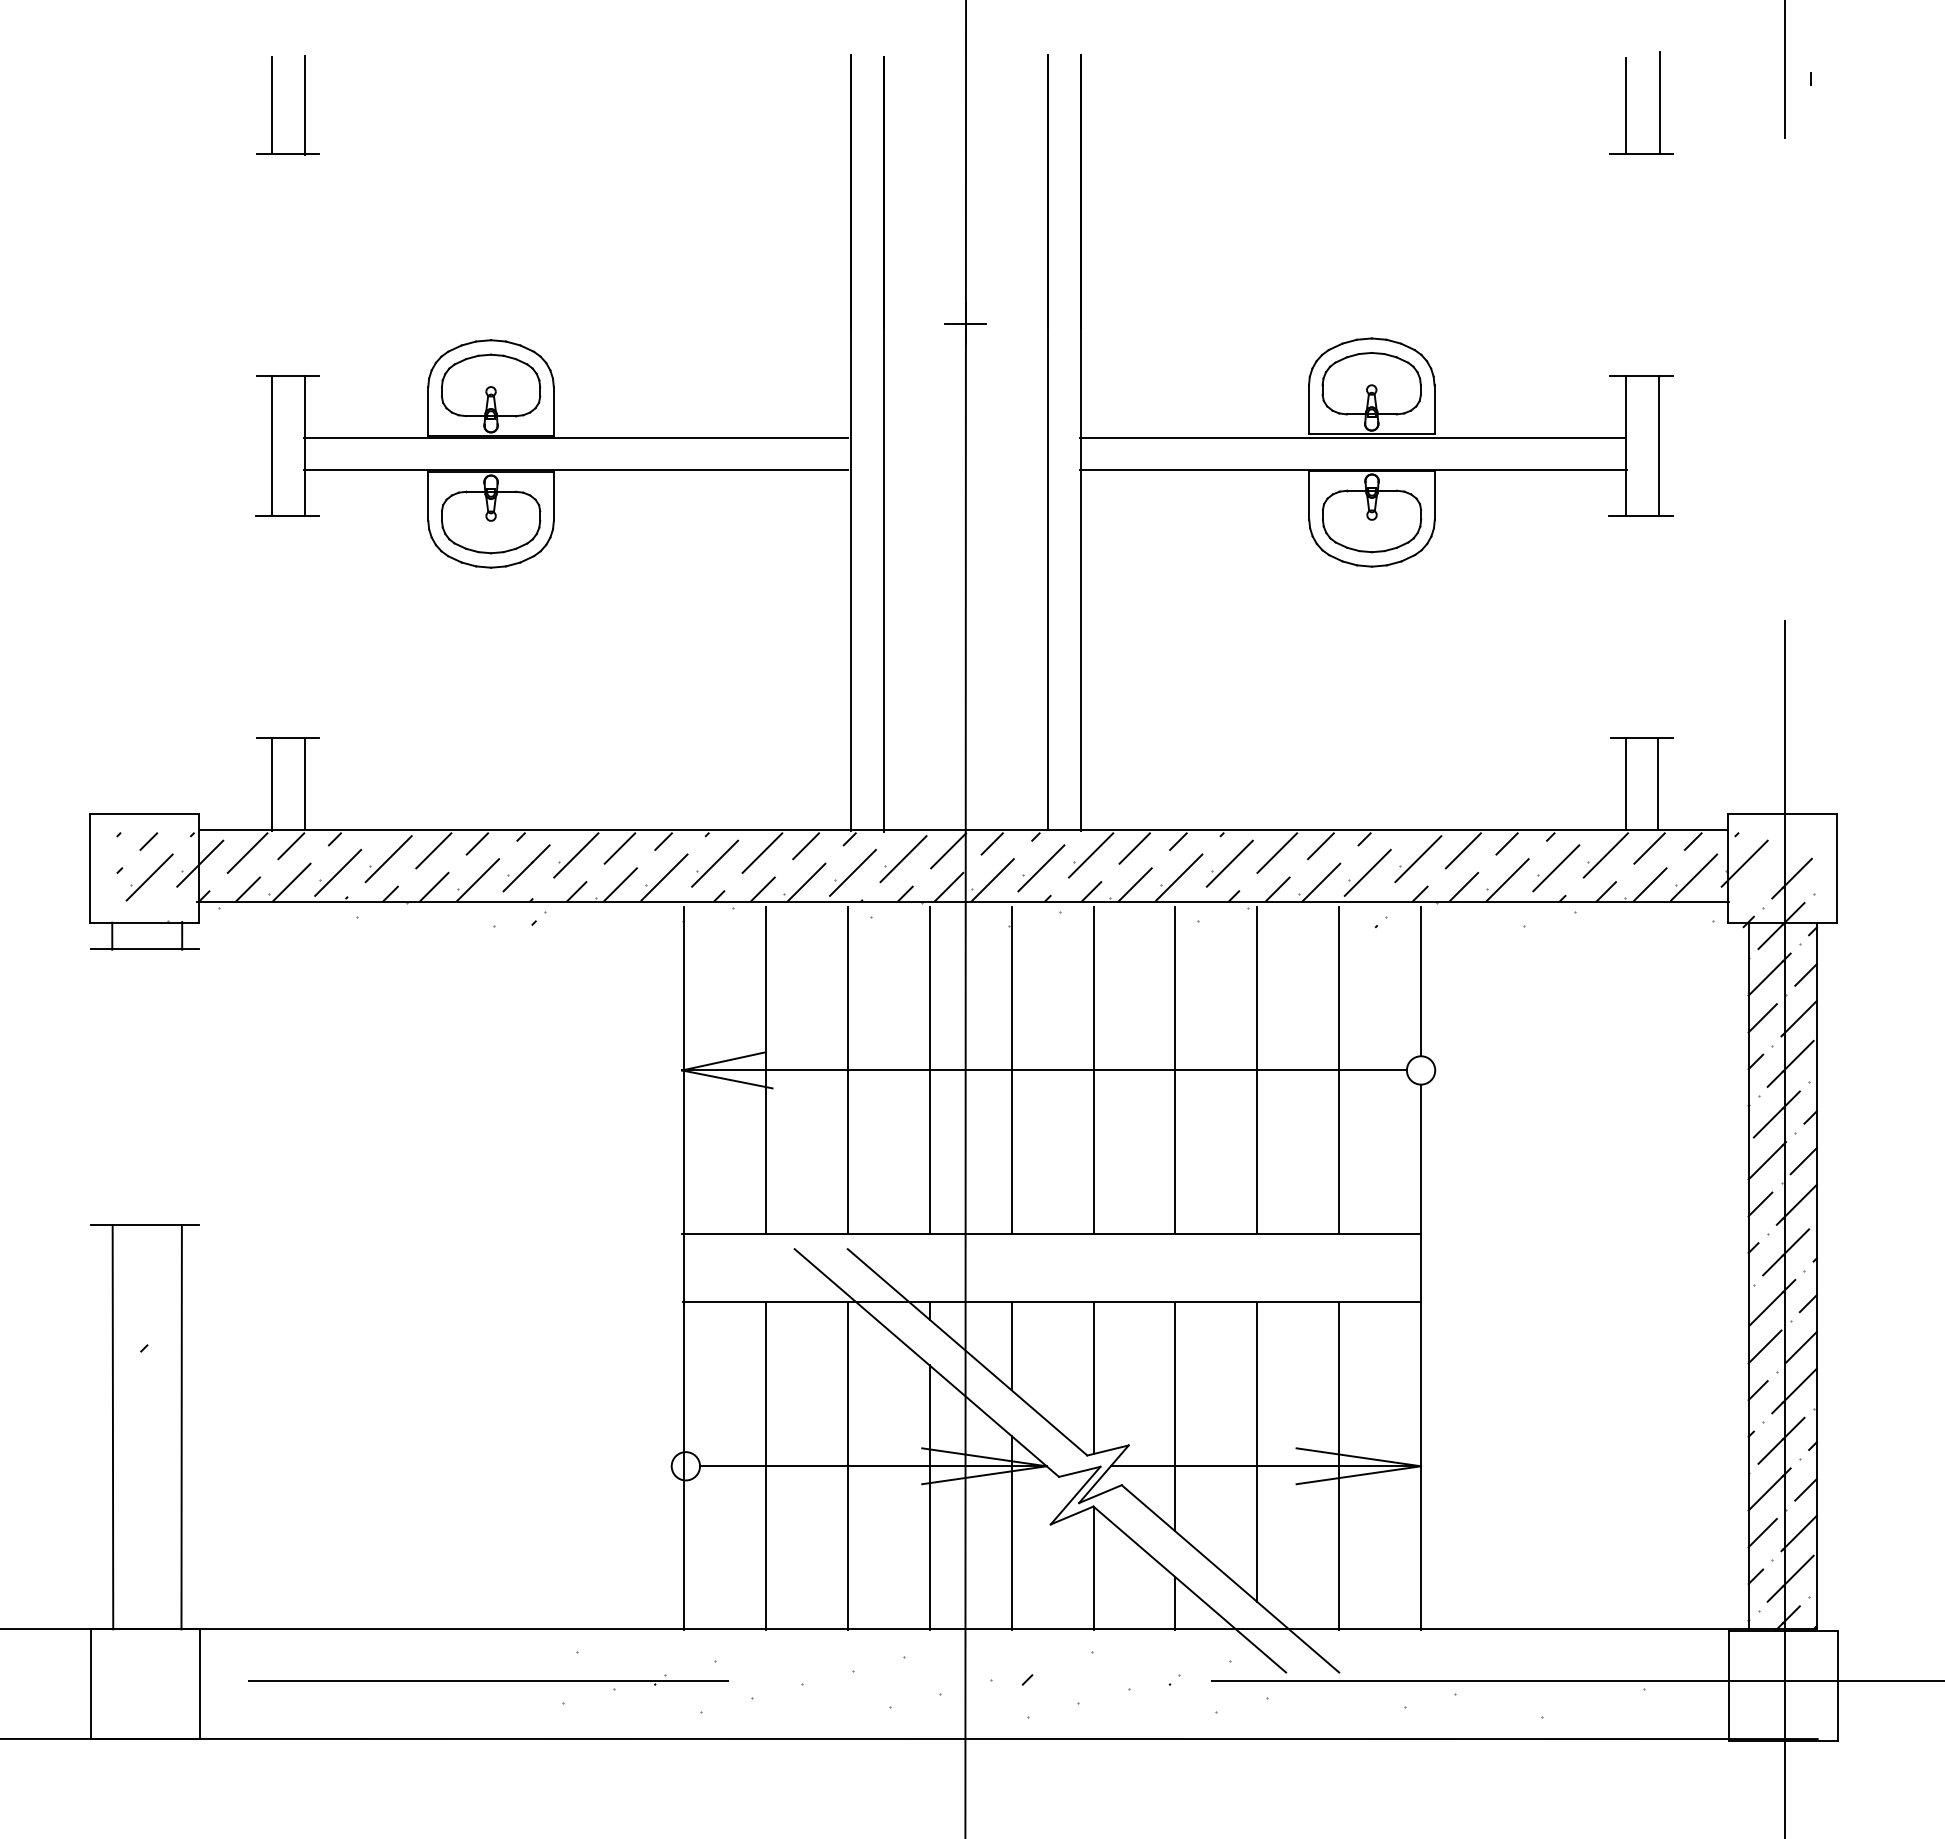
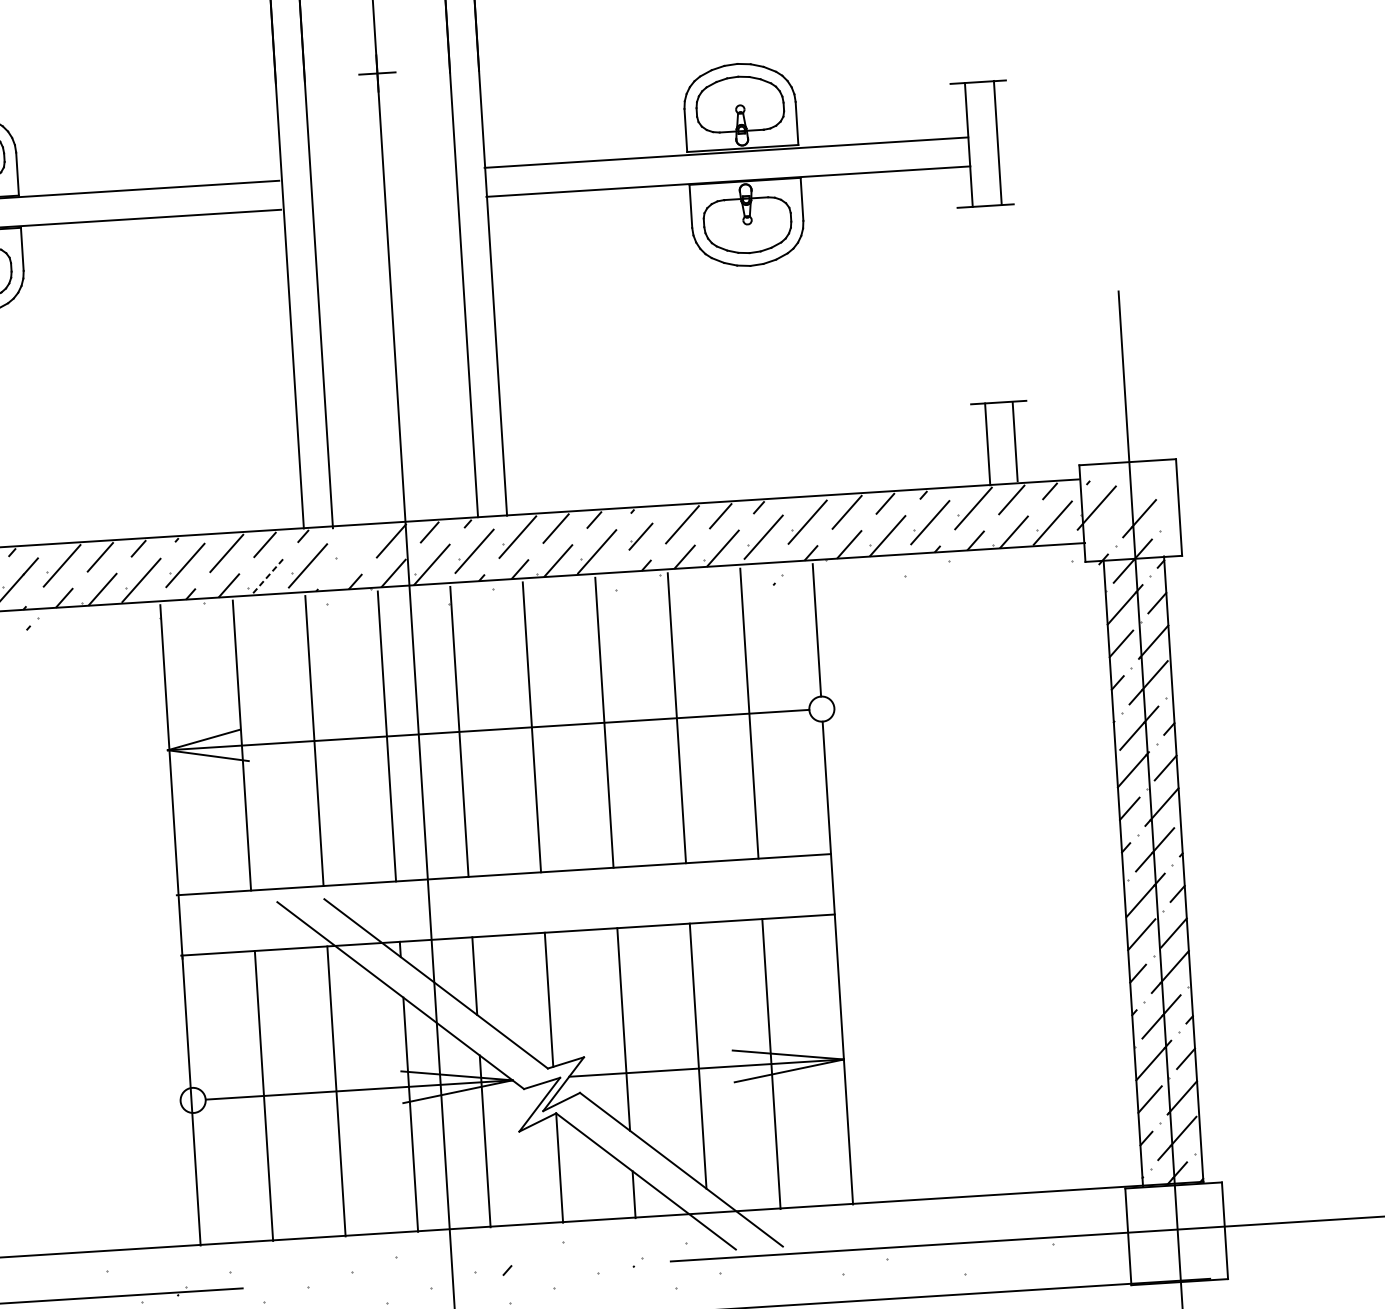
line: (903, 859) -> (352, 551), removed
part: (1229, 863) -> (640, 536), size x0.6
line: (806, 882) -> (267, 576), solid -> dashed

